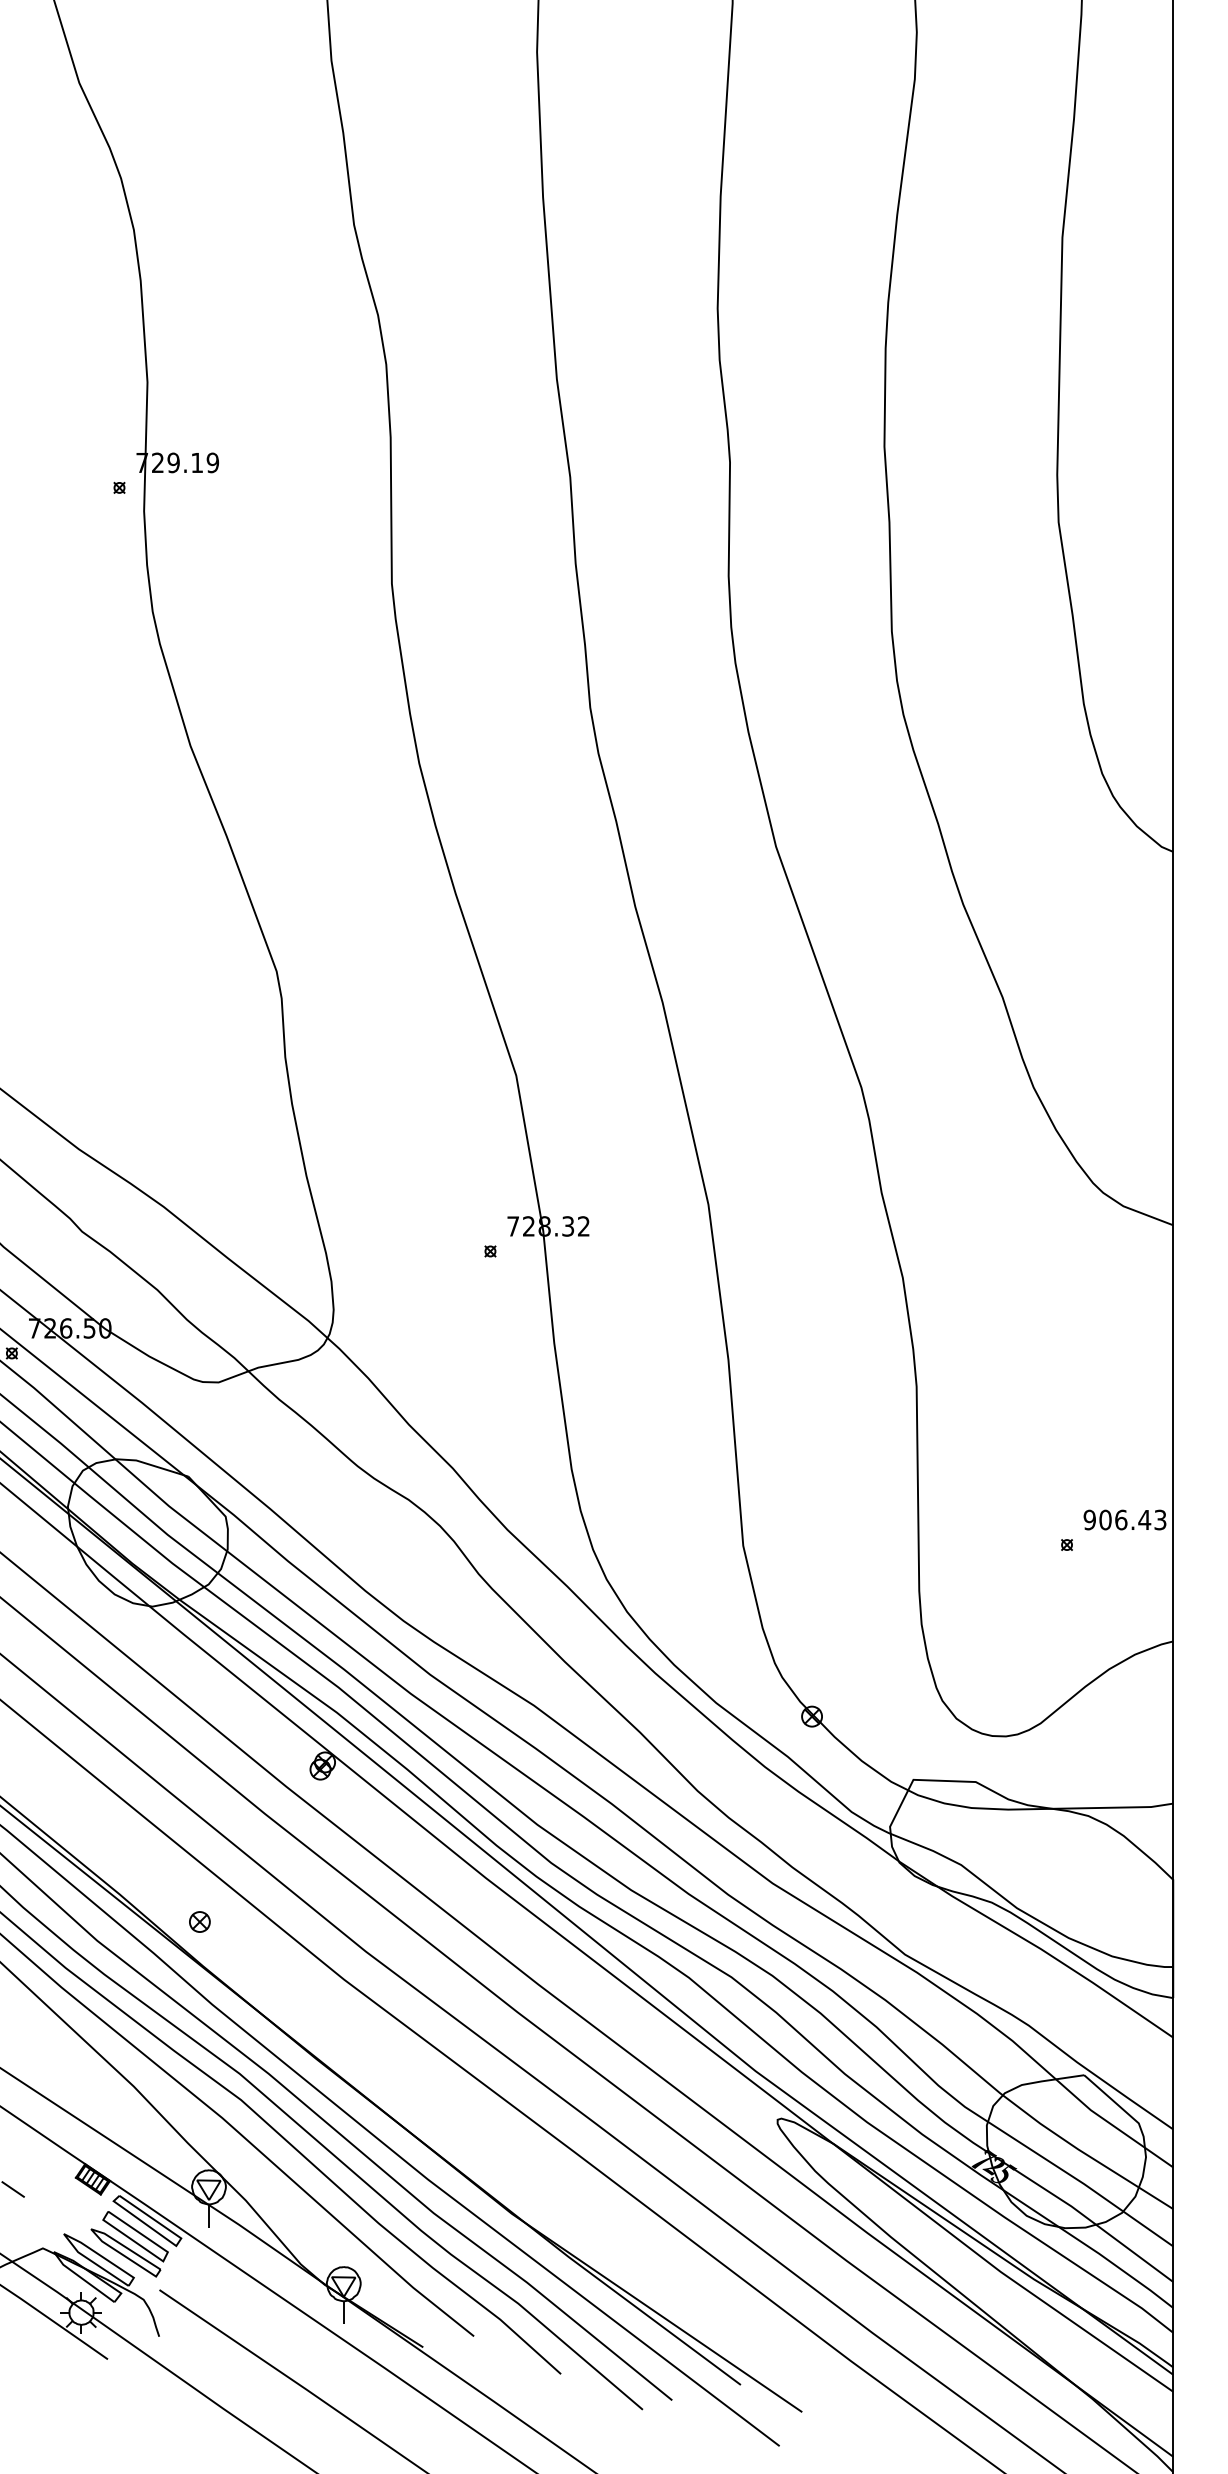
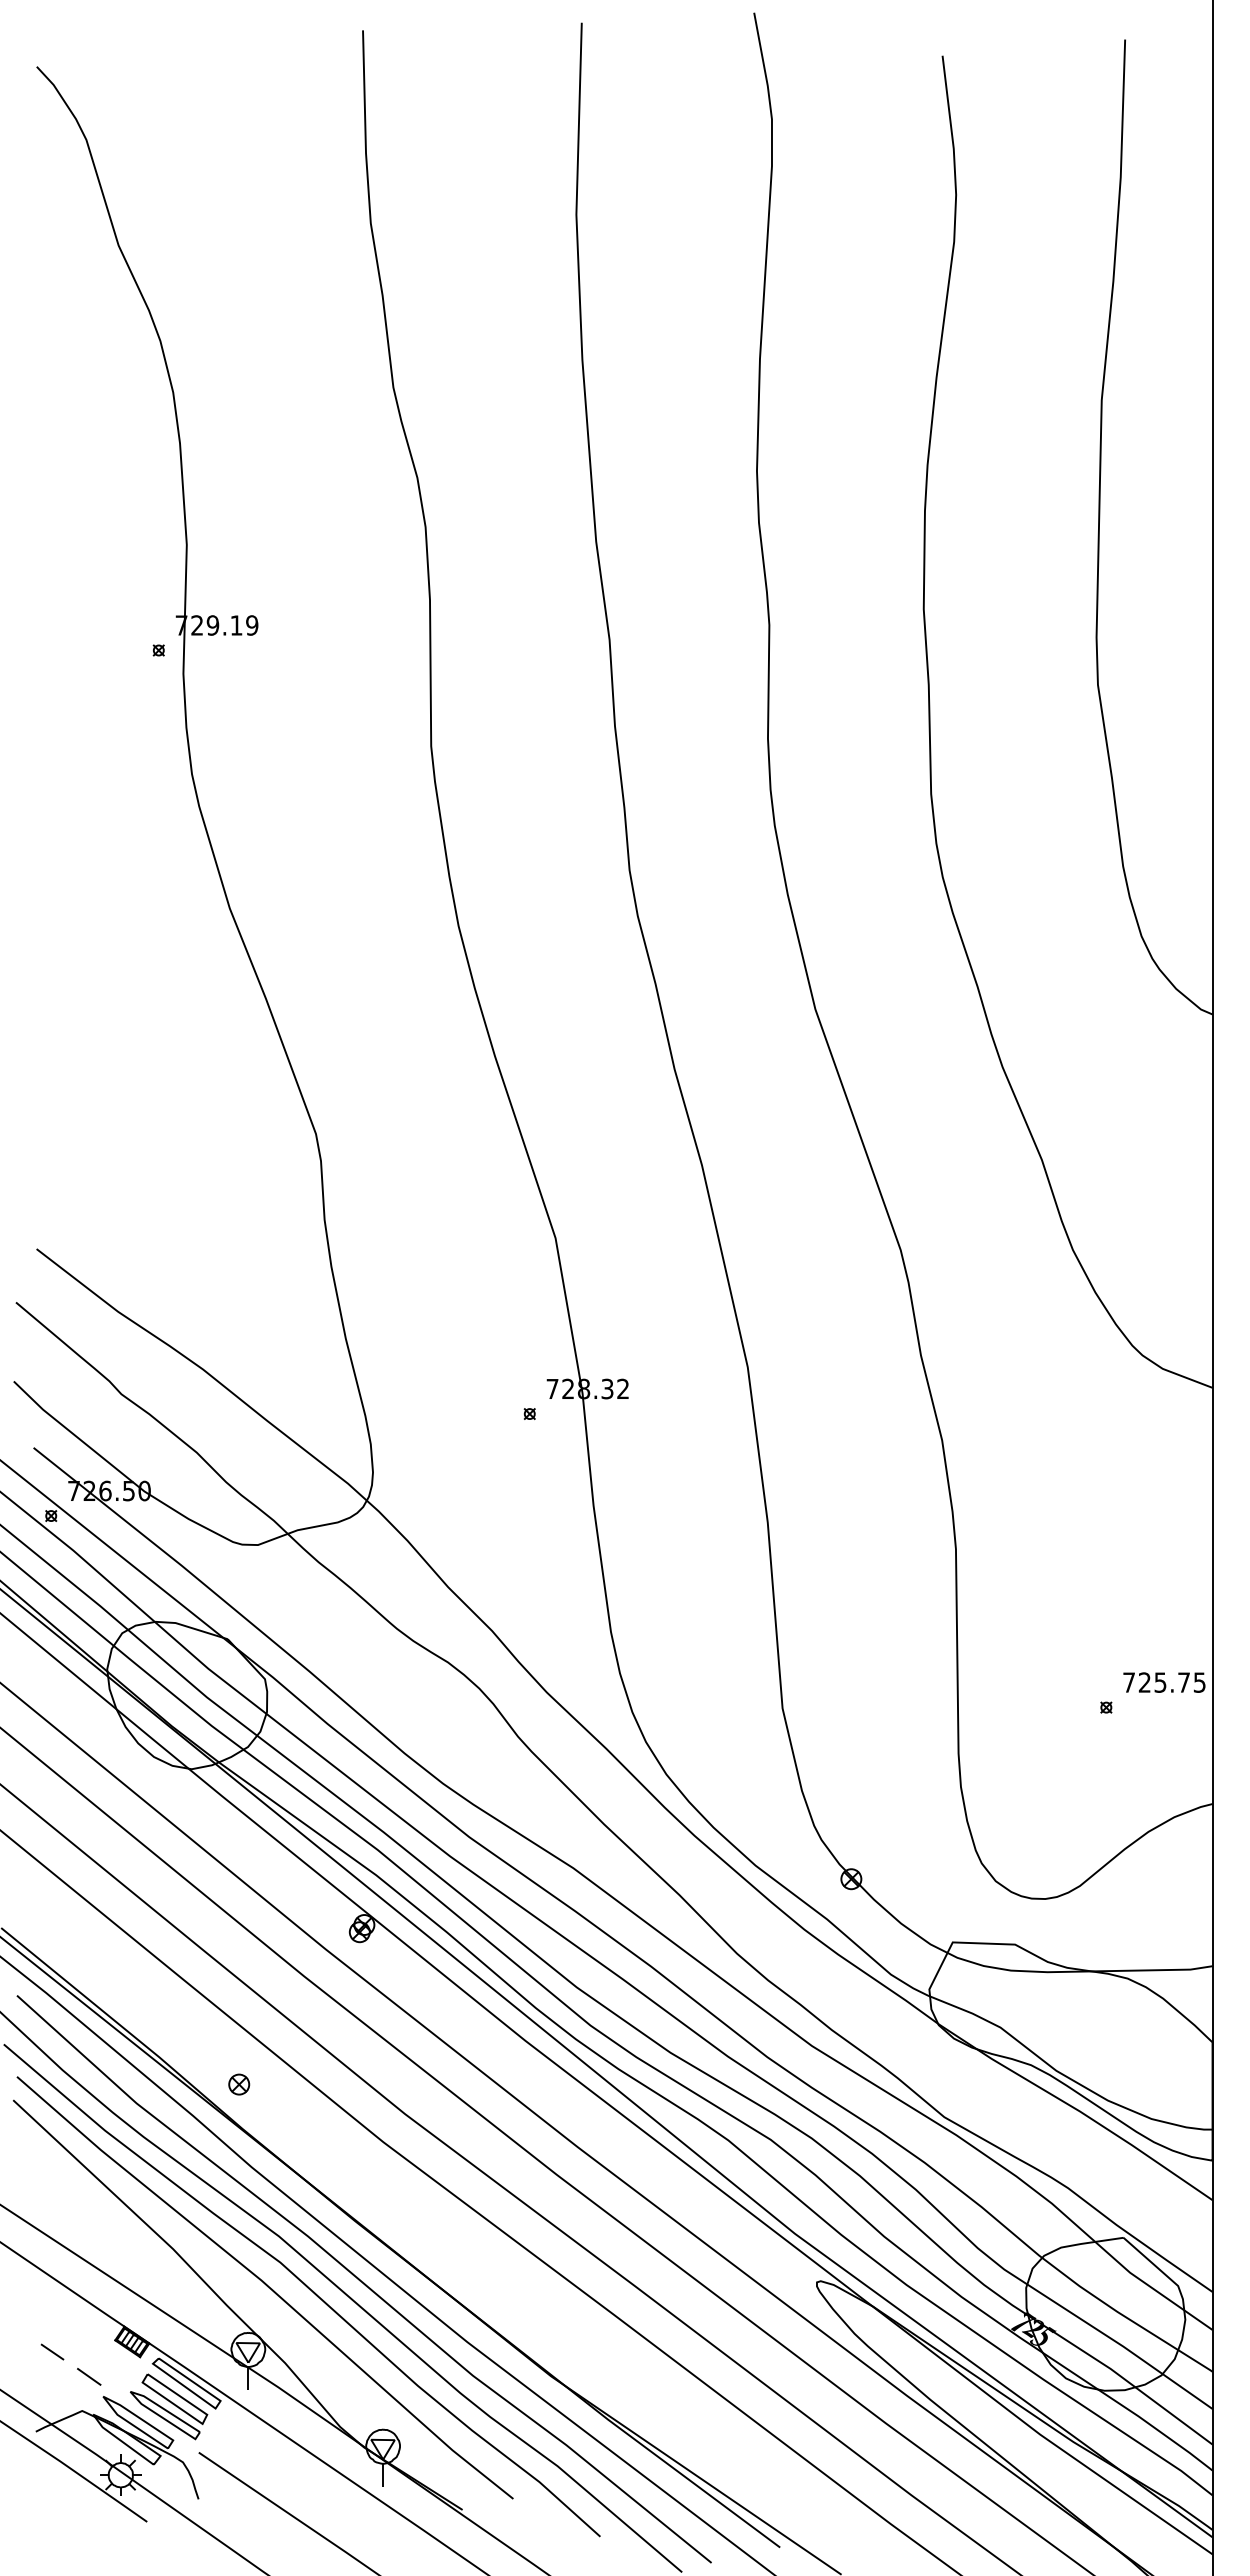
text: (1125, 1519) -> (1164, 1682), 906.43 -> 725.75
line: (50, 2213) -> (89, 2376), added

